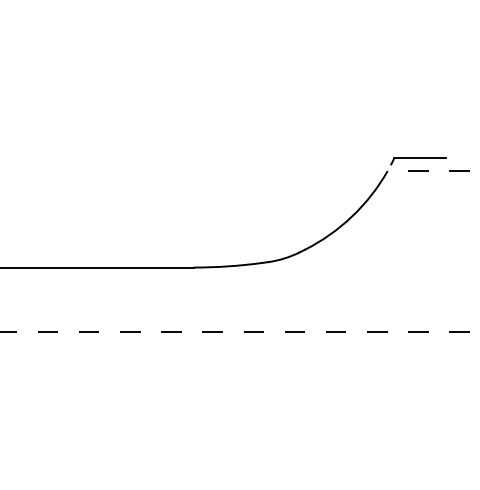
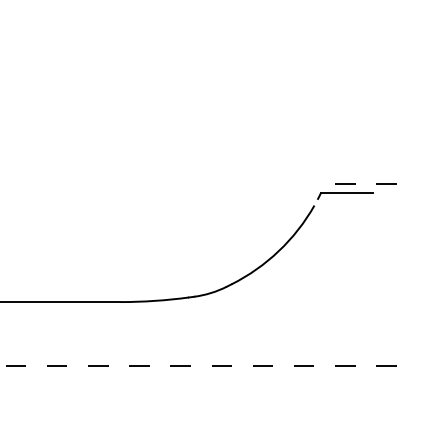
line: (428, 170) -> (355, 183), moved

